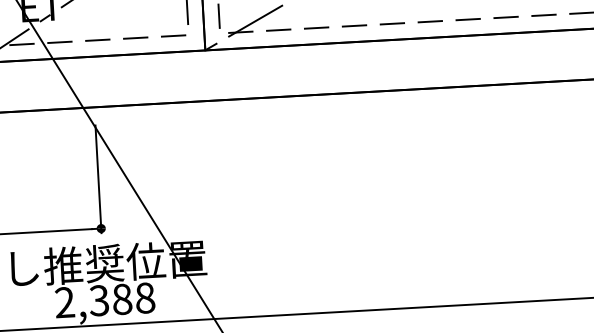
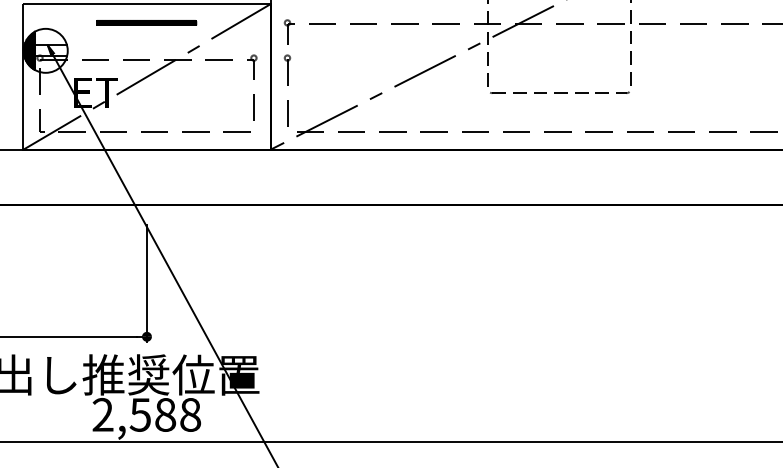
text: (99, 300) -> (140, 414), 2,388 -> 2,588

